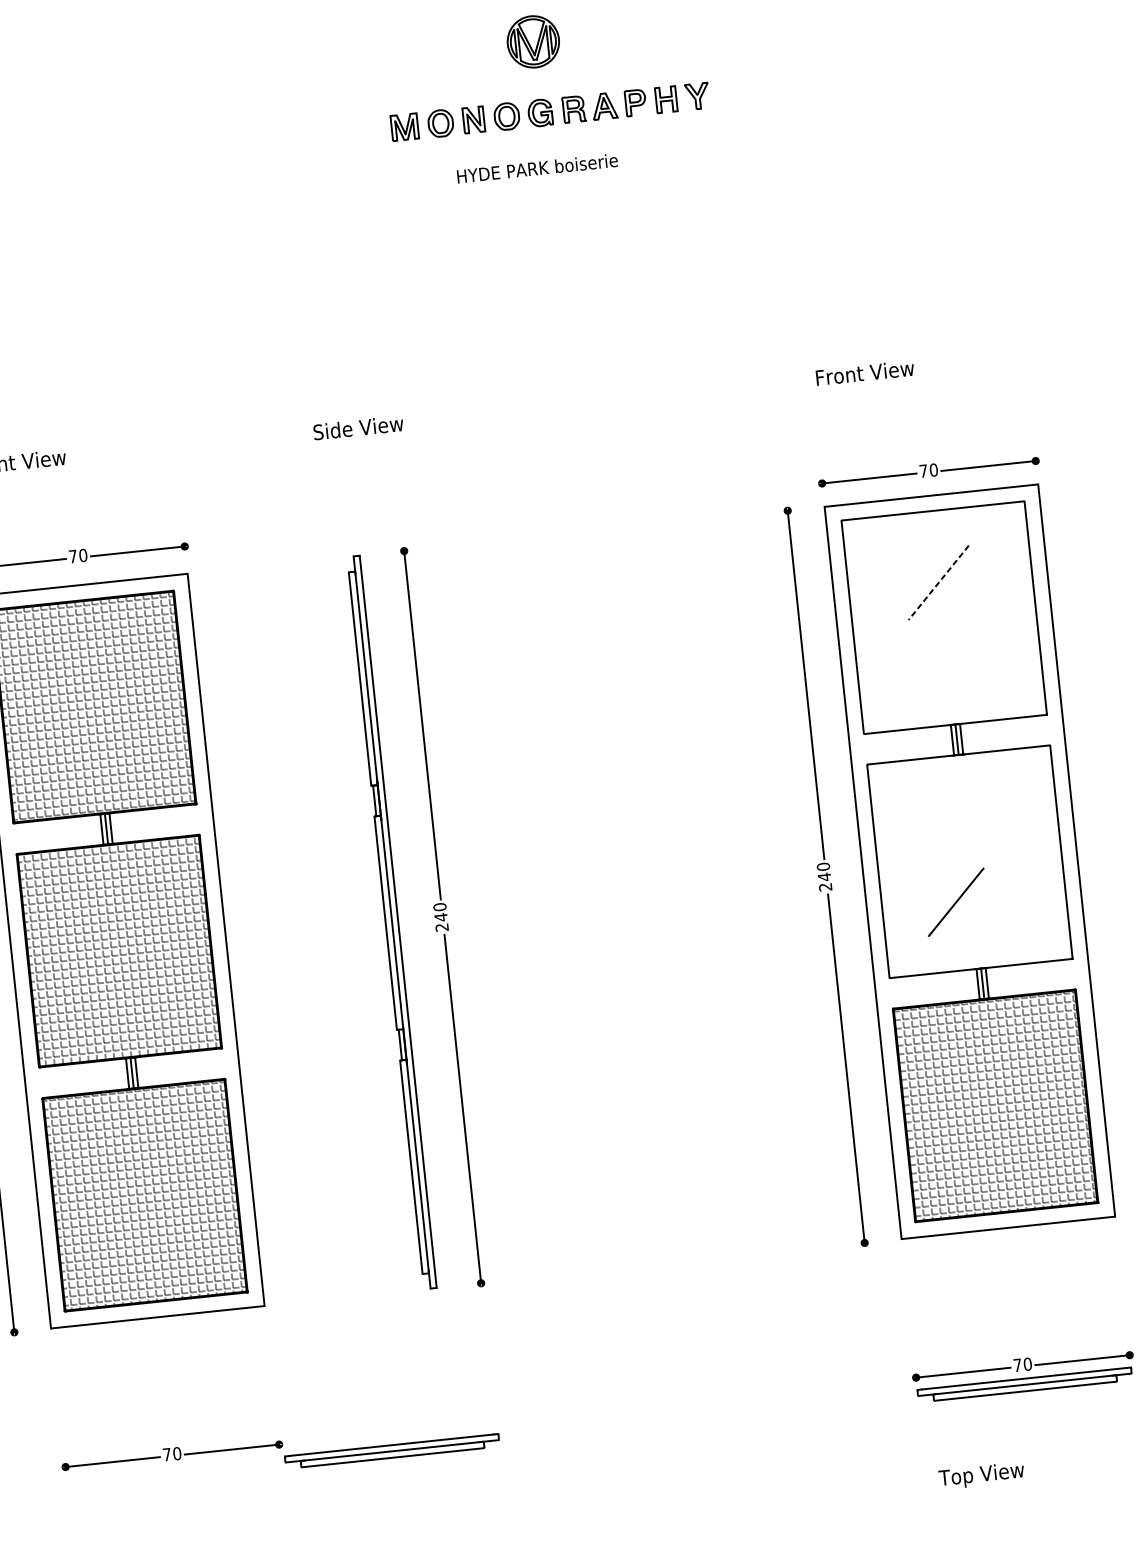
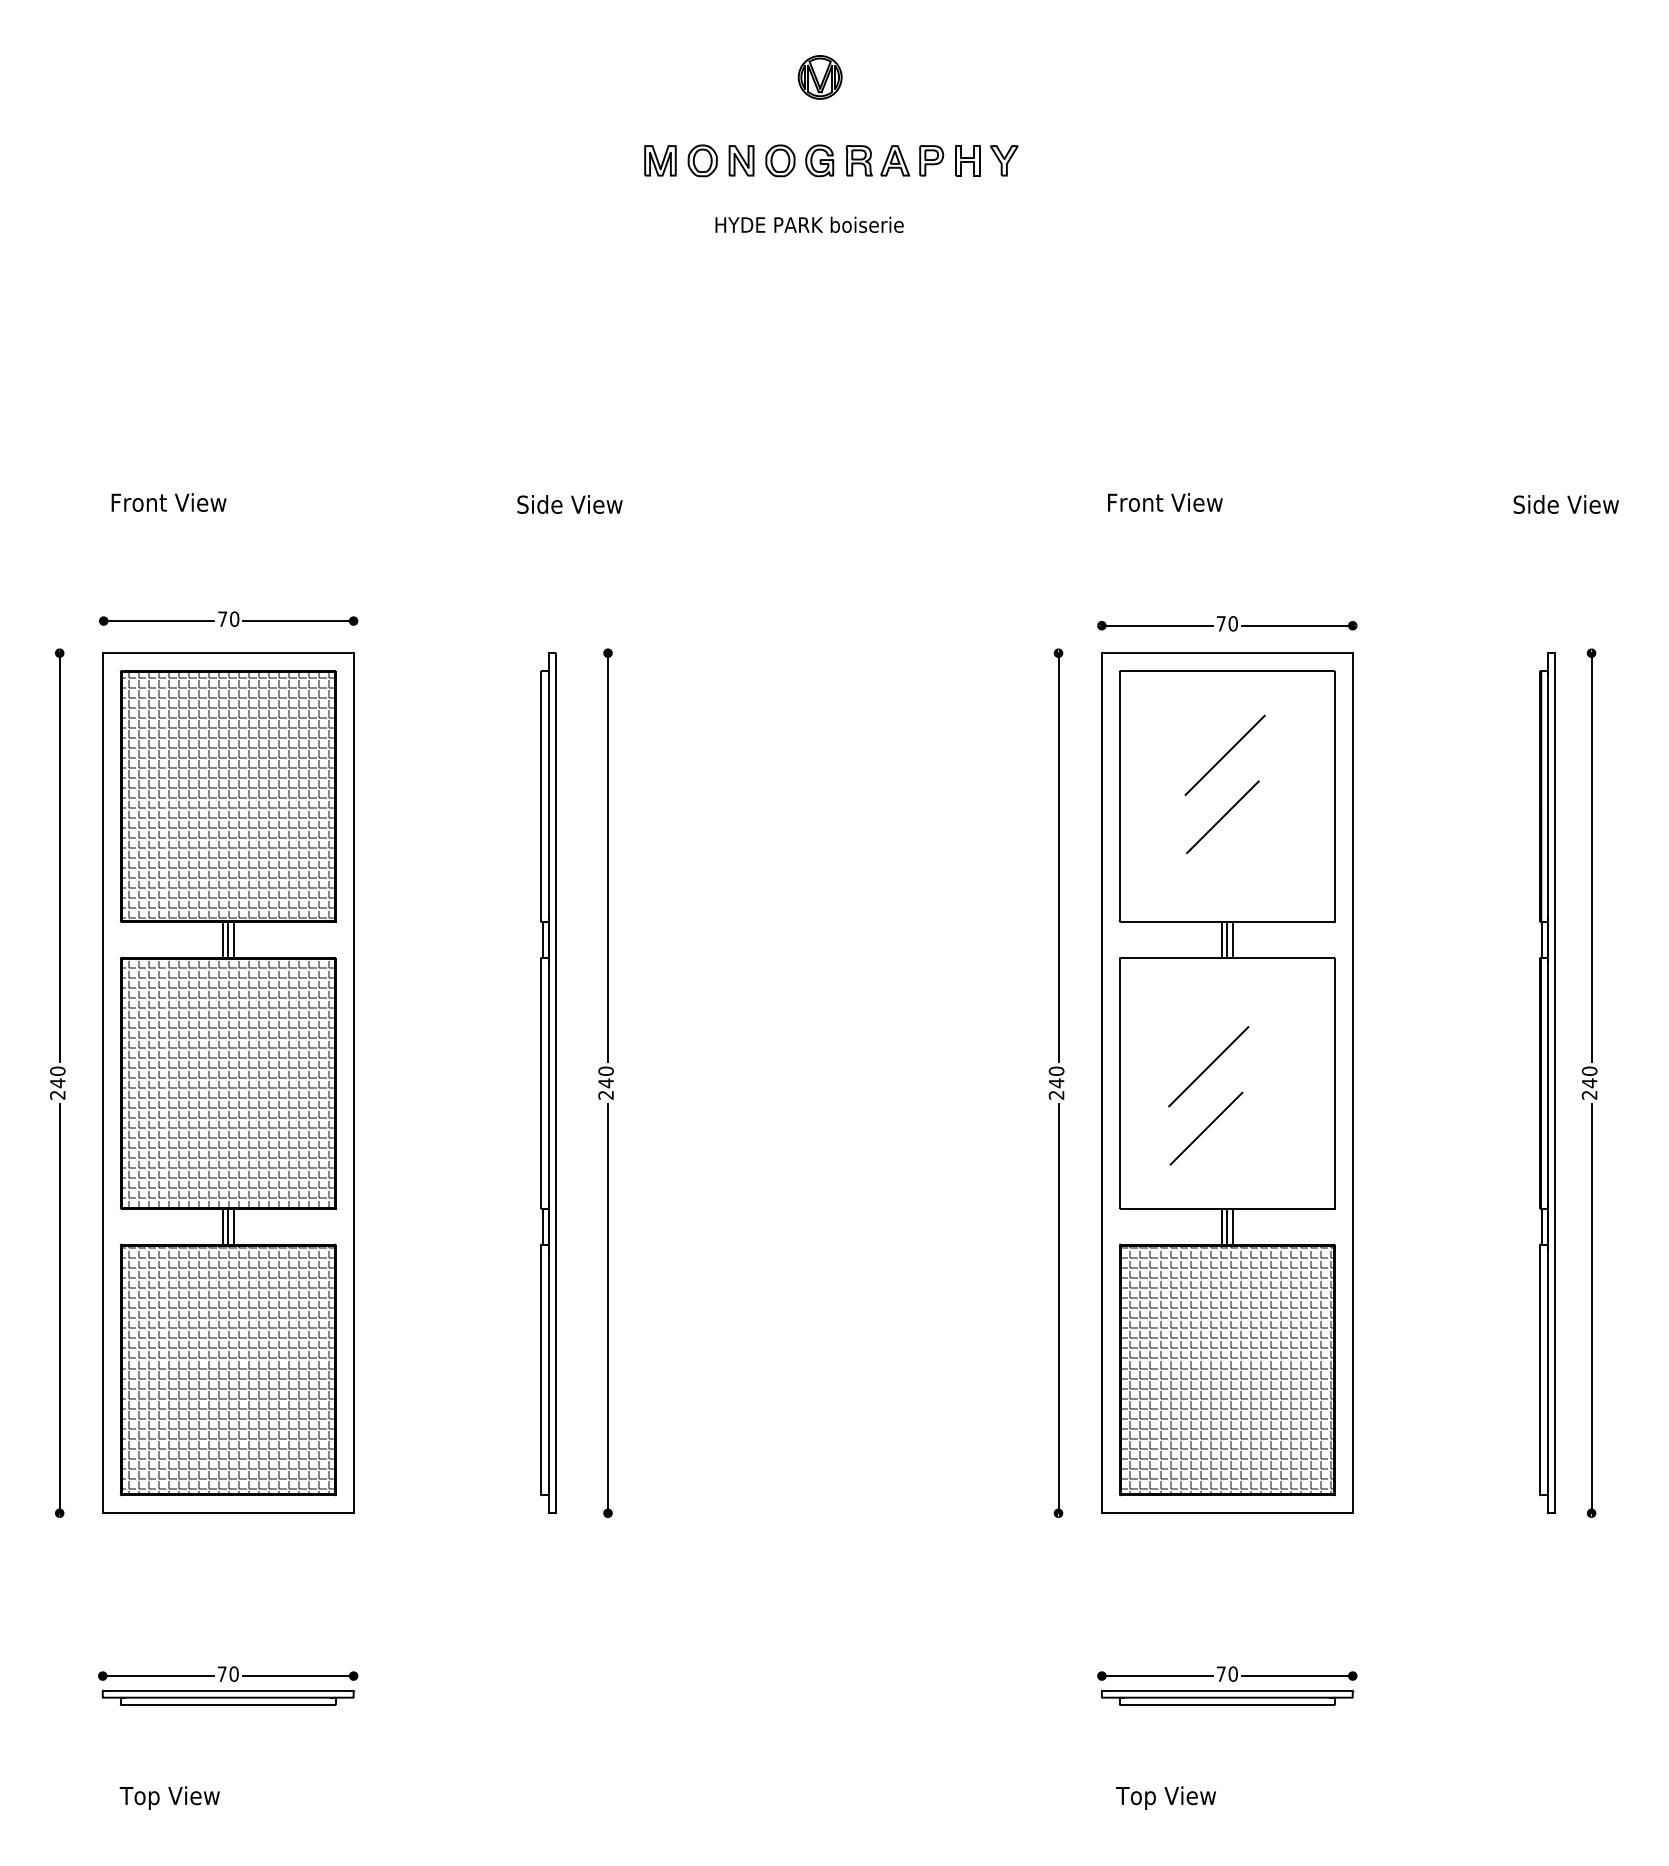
part: (532, 42) -> (819, 77), size x0.71
line: (939, 582) -> (1225, 755), dashed -> solid
line: (942, 635) -> (1222, 817), added
line: (952, 849) -> (1208, 1066), added
part: (392, 1451) -> (228, 1697), moved

